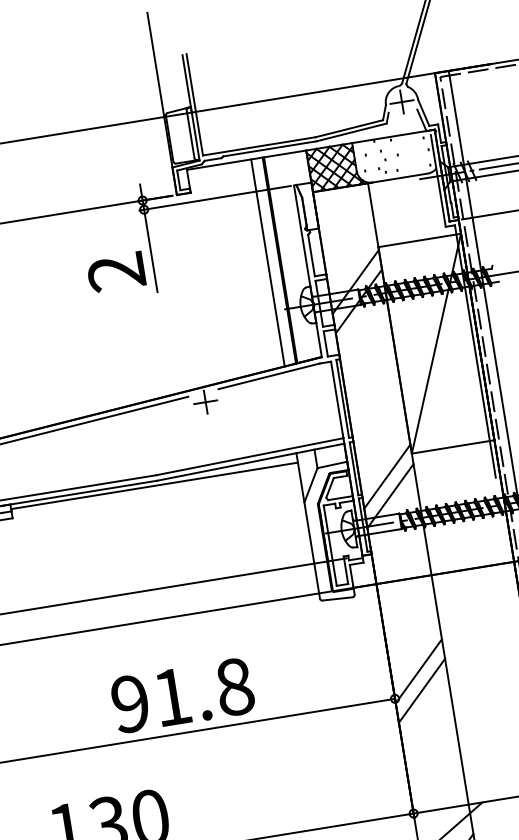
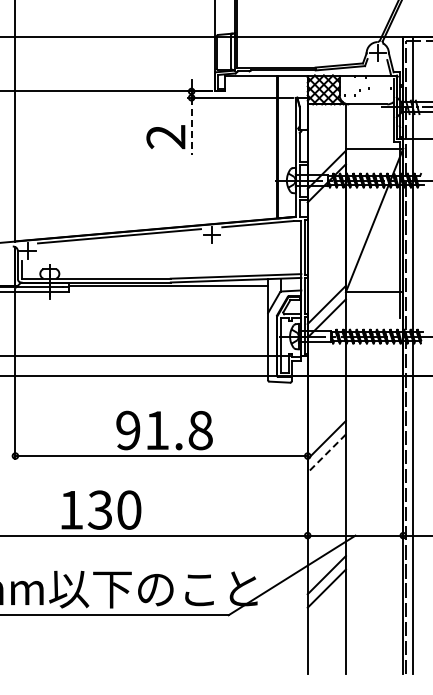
line: (150, 251) -> (191, 126), solid -> dashed
line: (267, 263) -> (269, 147), removed
line: (421, 690) -> (326, 453), solid -> dashed

